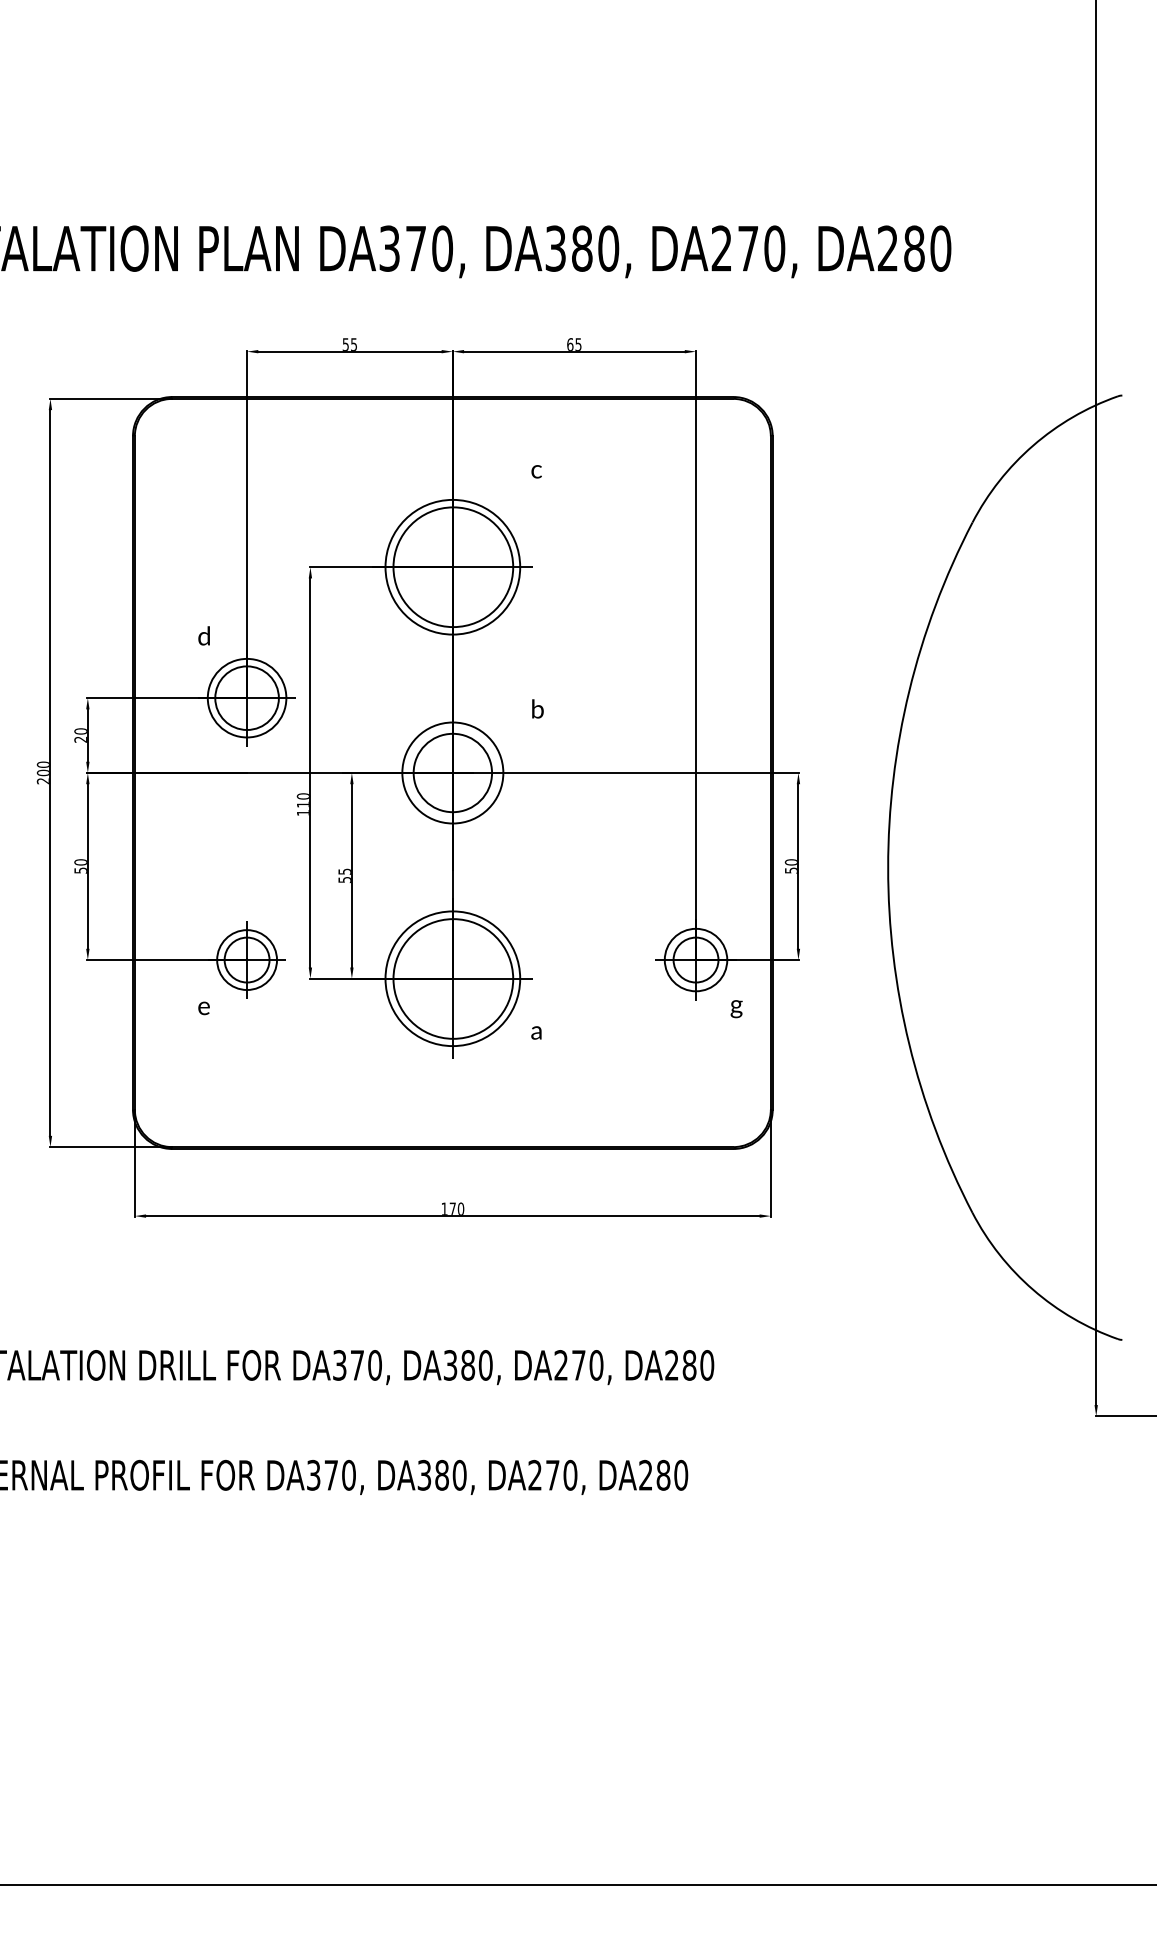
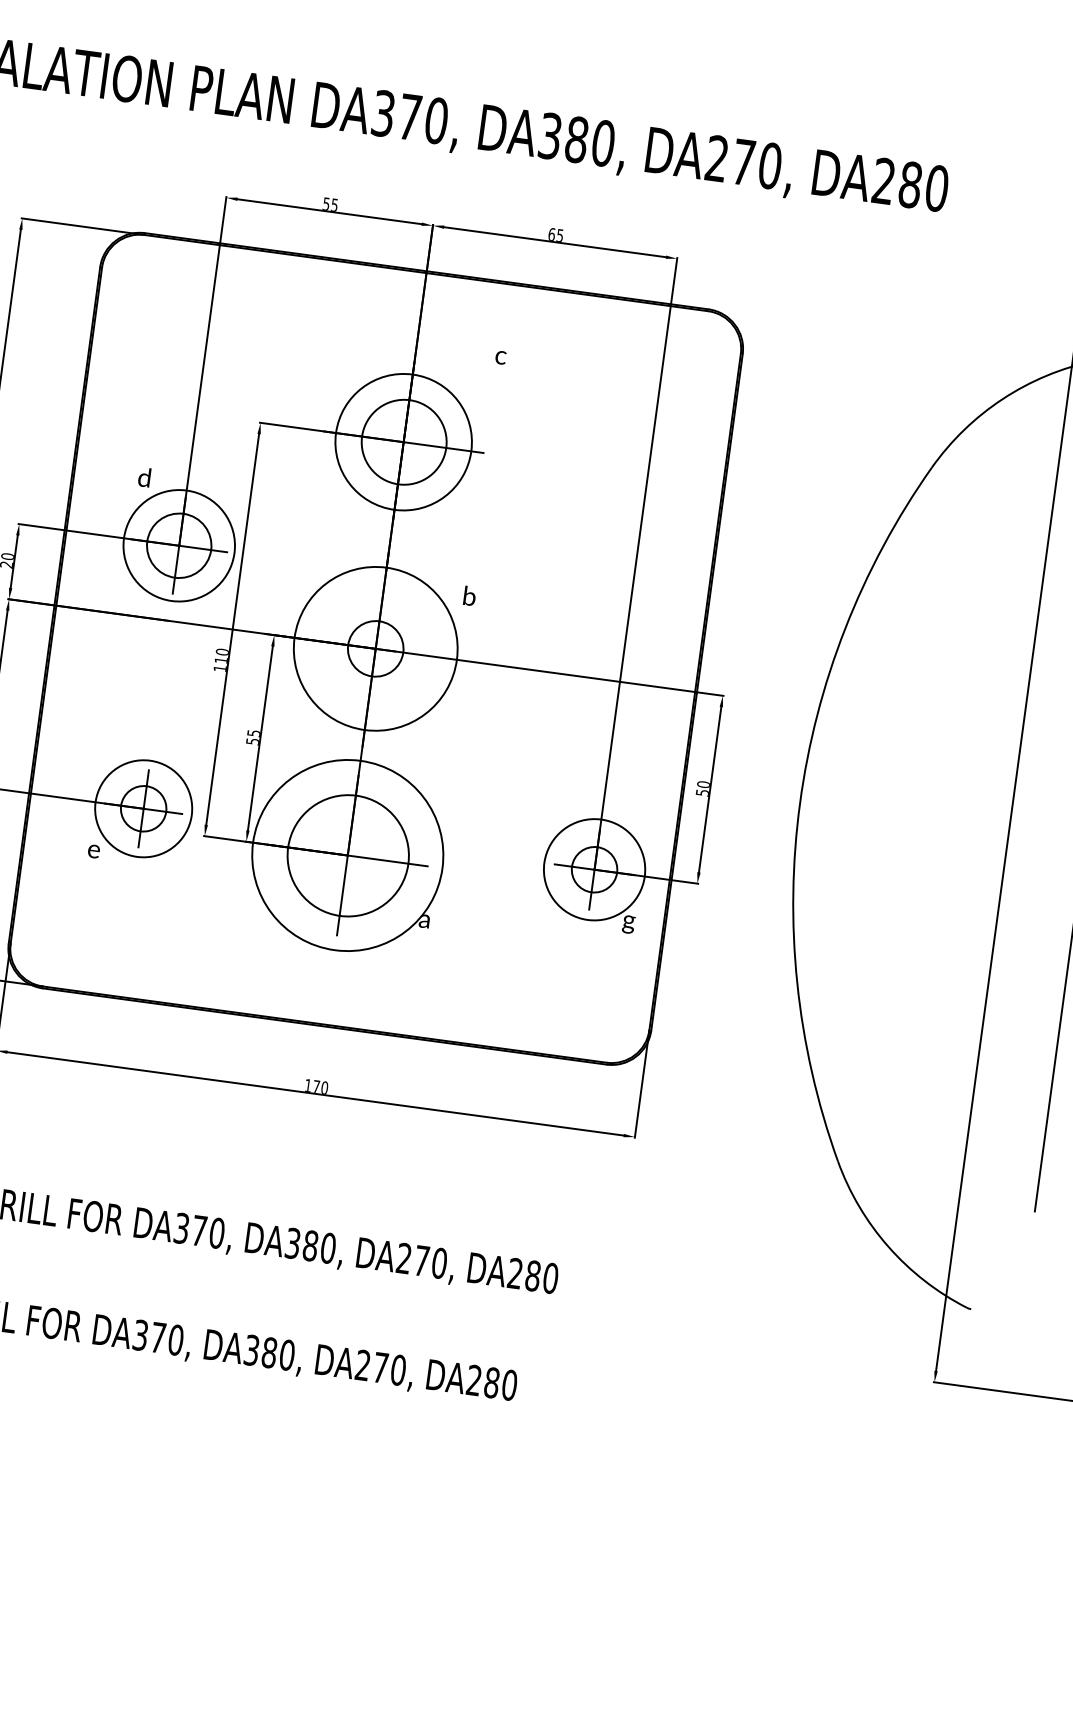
circle: (453, 567) -> (404, 442), size x0.7
circle: (246, 697) -> (178, 545), size x1.4
circle: (452, 772) -> (375, 648), size x0.7
circle: (452, 772) -> (375, 648), size x1.6
circle: (695, 959) -> (594, 869), size x1.6
circle: (247, 960) -> (144, 809), size x1.6
circle: (452, 978) -> (347, 855), size x1.4

